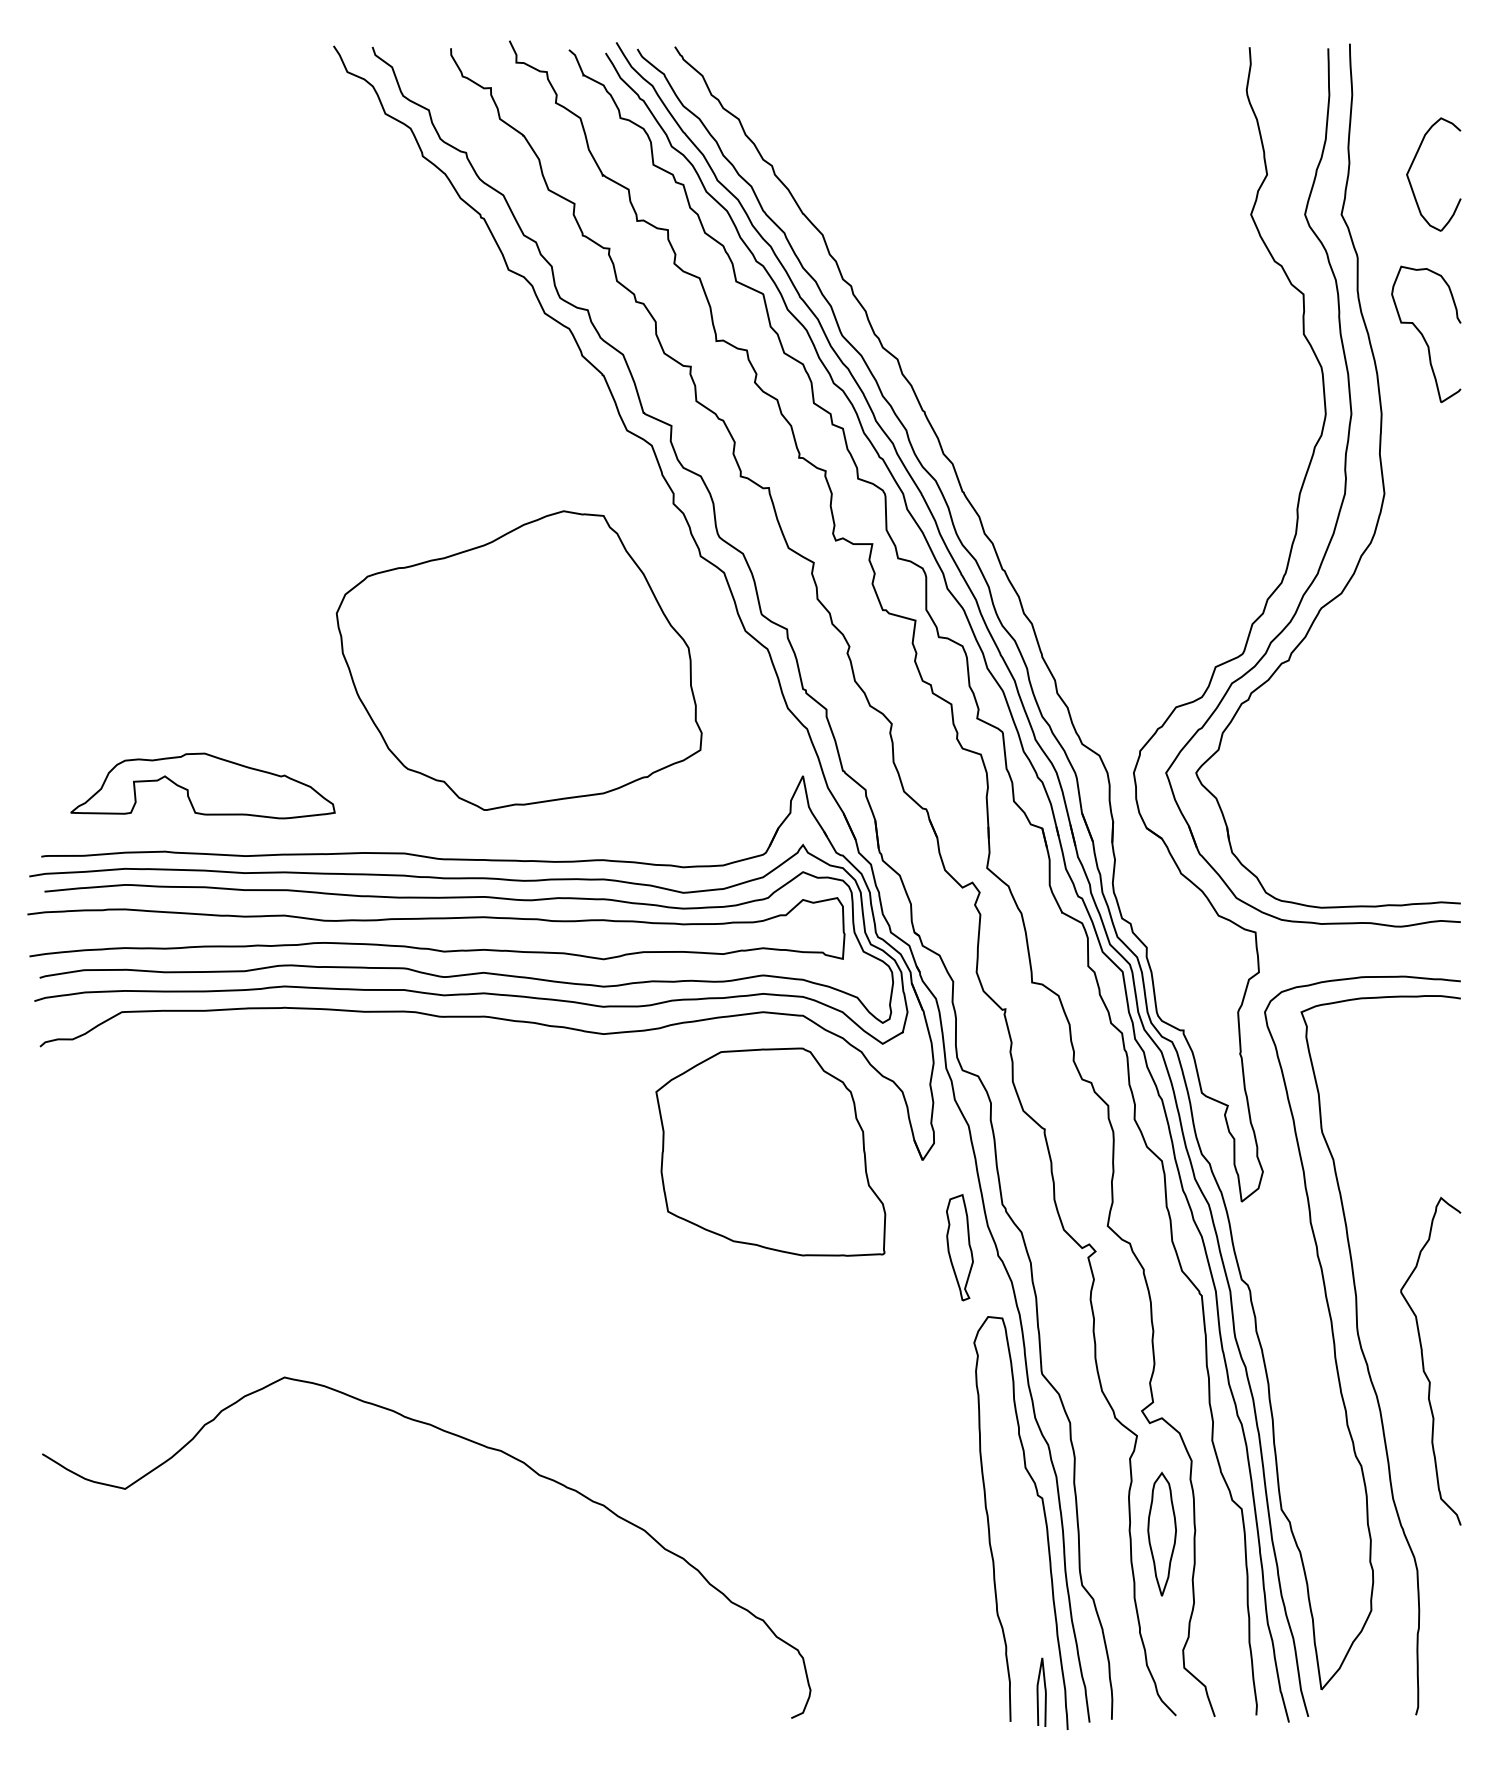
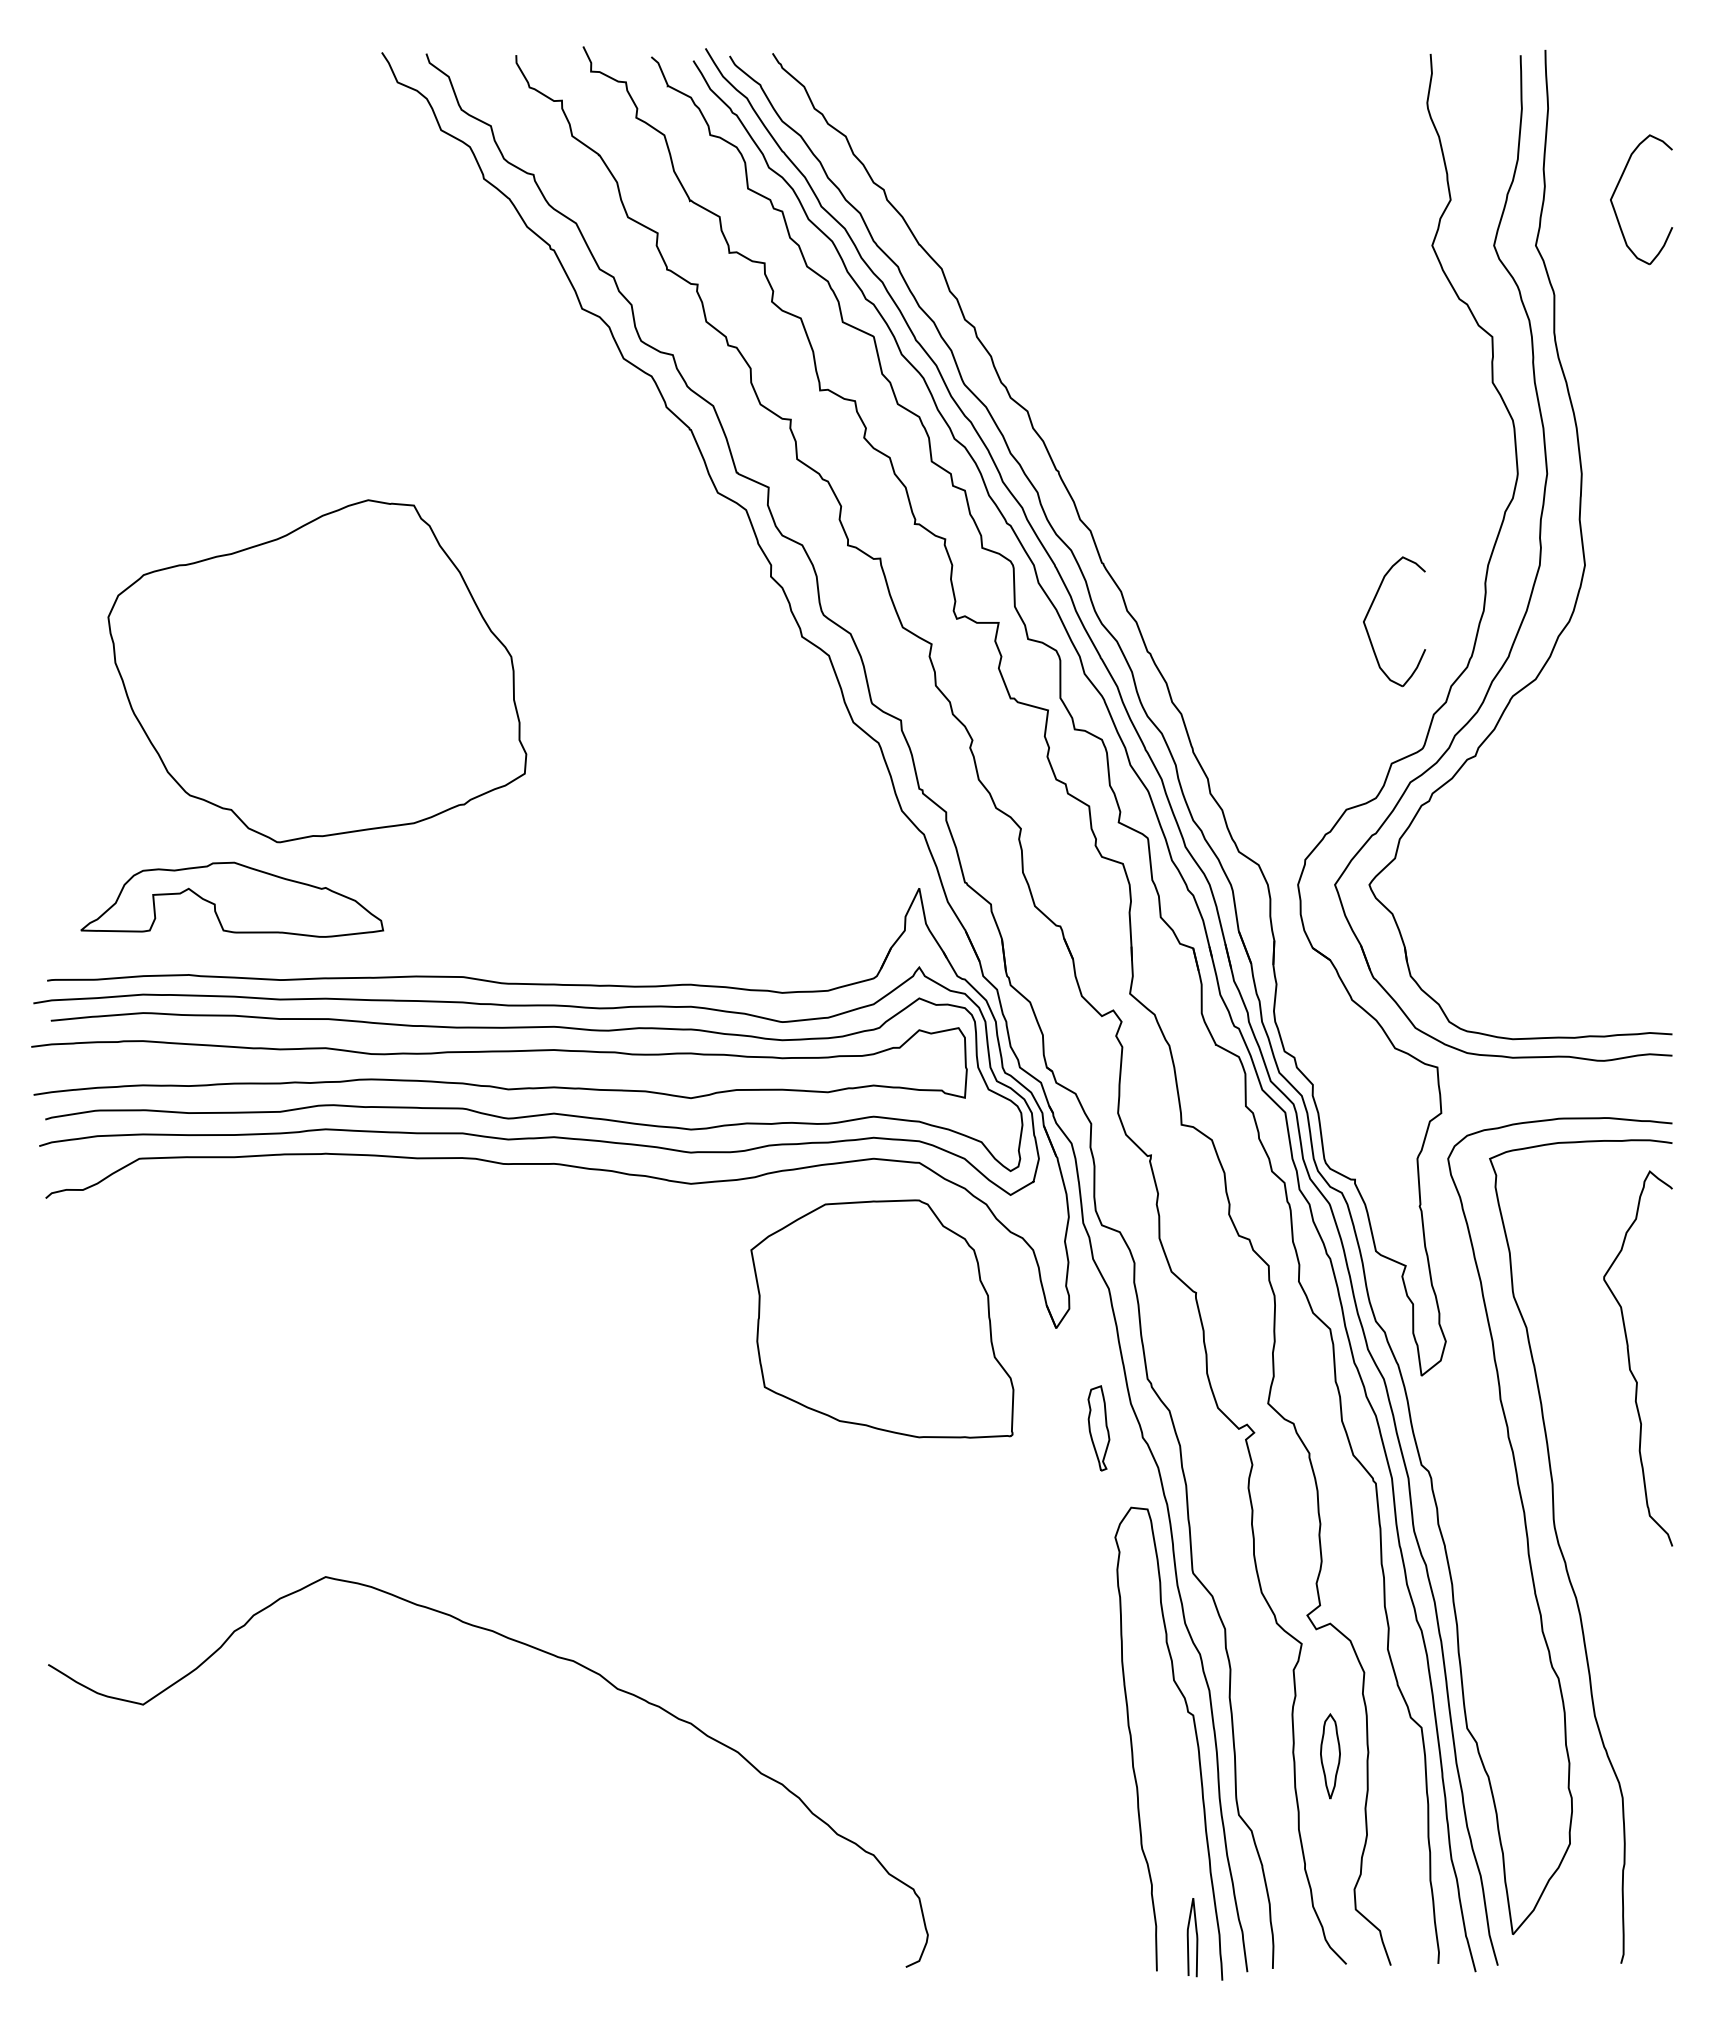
part: (1425, 334) -> (1632, 382), removed
part: (1196, 535) -> (1369, 612), added
part: (519, 660) -> (317, 671), moved
part: (959, 1247) -> (1098, 1428), size x0.7
curve: (1424, 1364) -> (1630, 1362), moved
part: (1162, 1534) -> (1330, 1756), size x0.6

